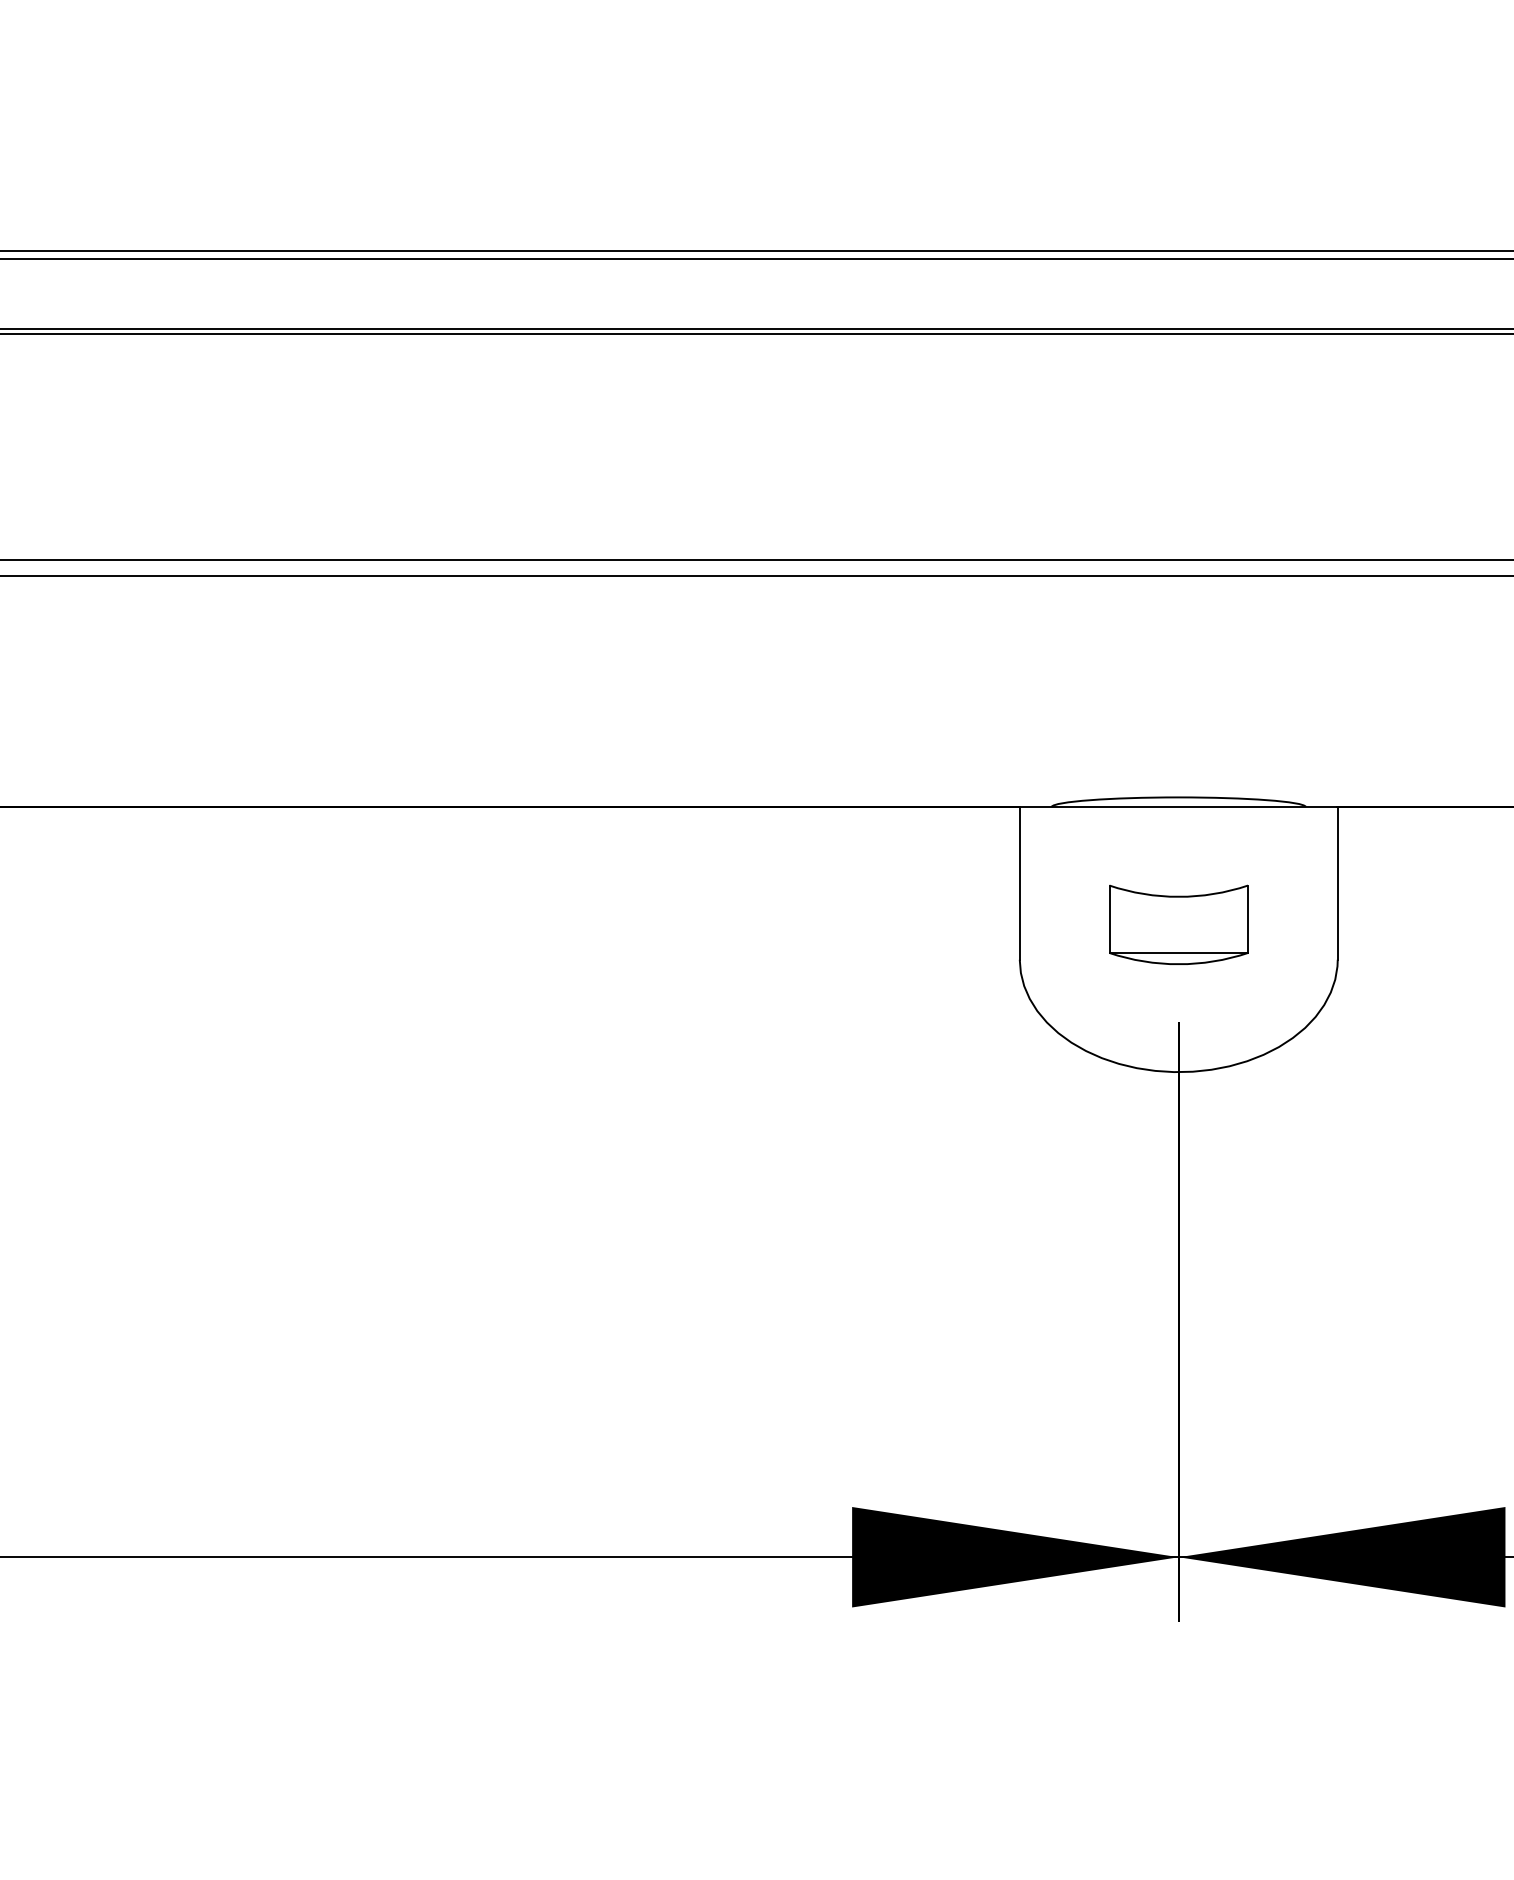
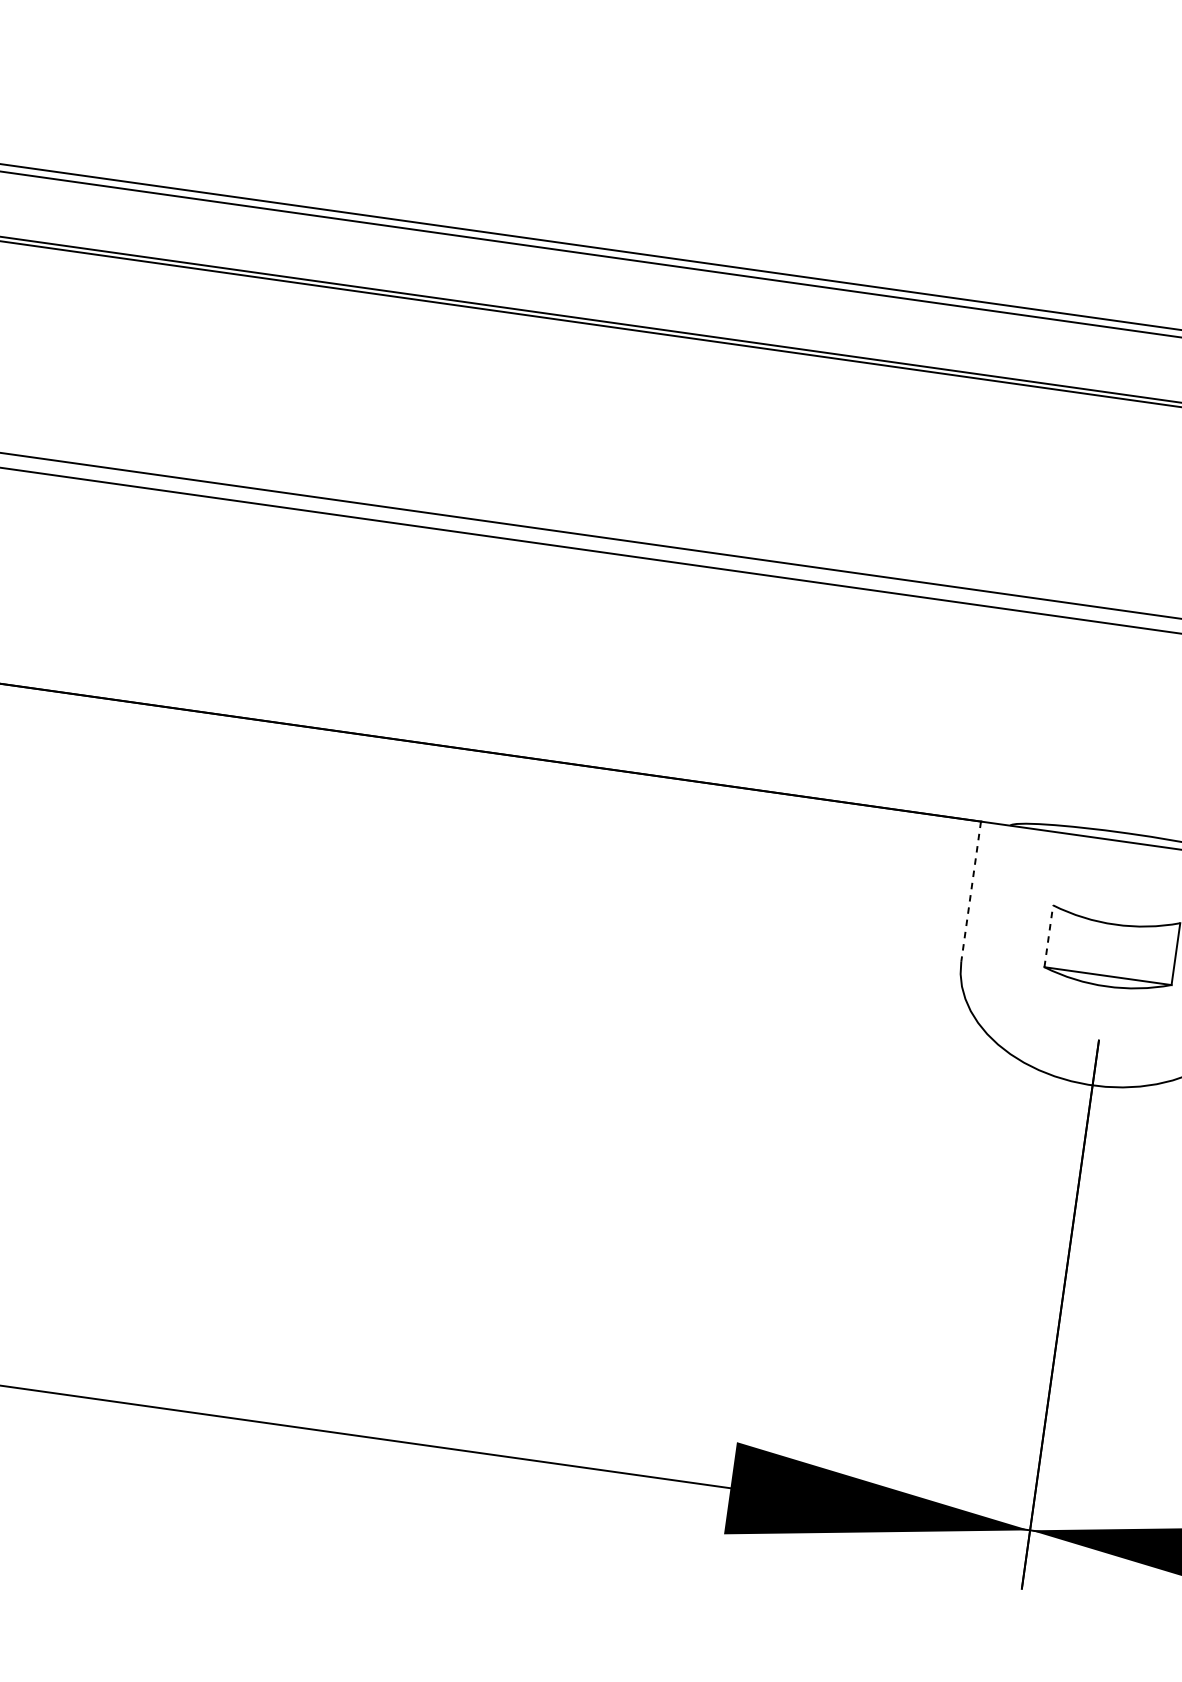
line: (1019, 883) -> (970, 891), solid -> dashed
line: (1109, 919) -> (1048, 936), solid -> dashed

